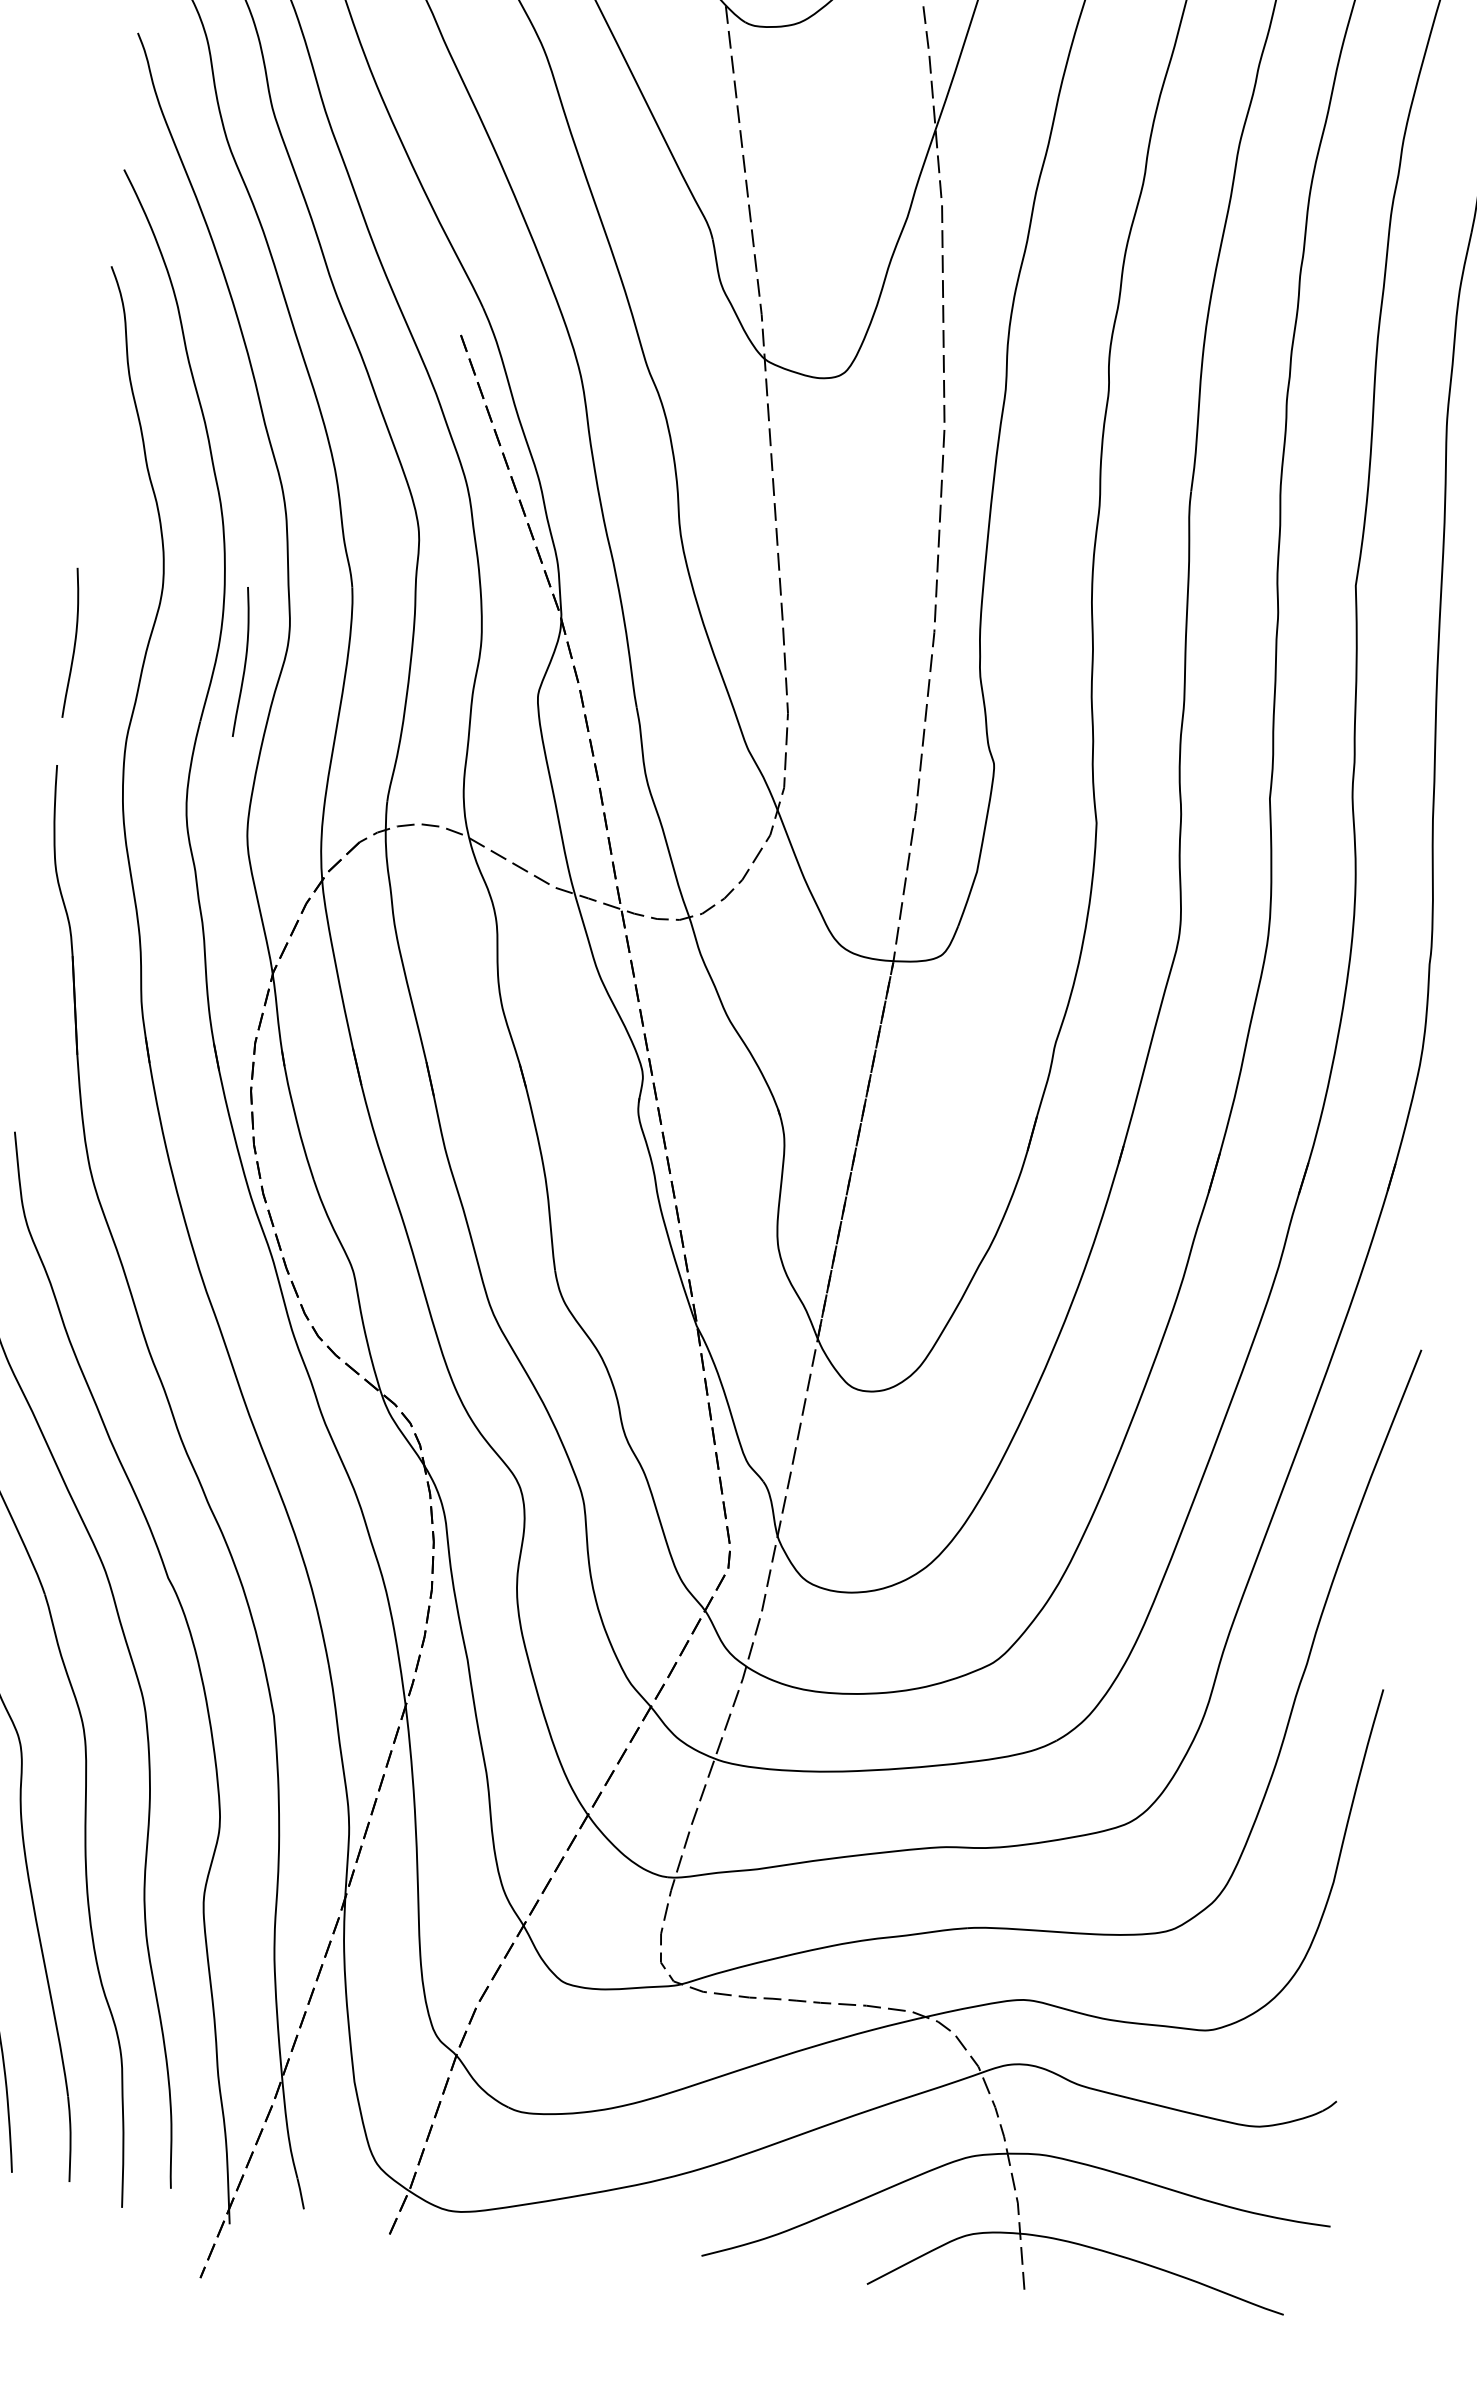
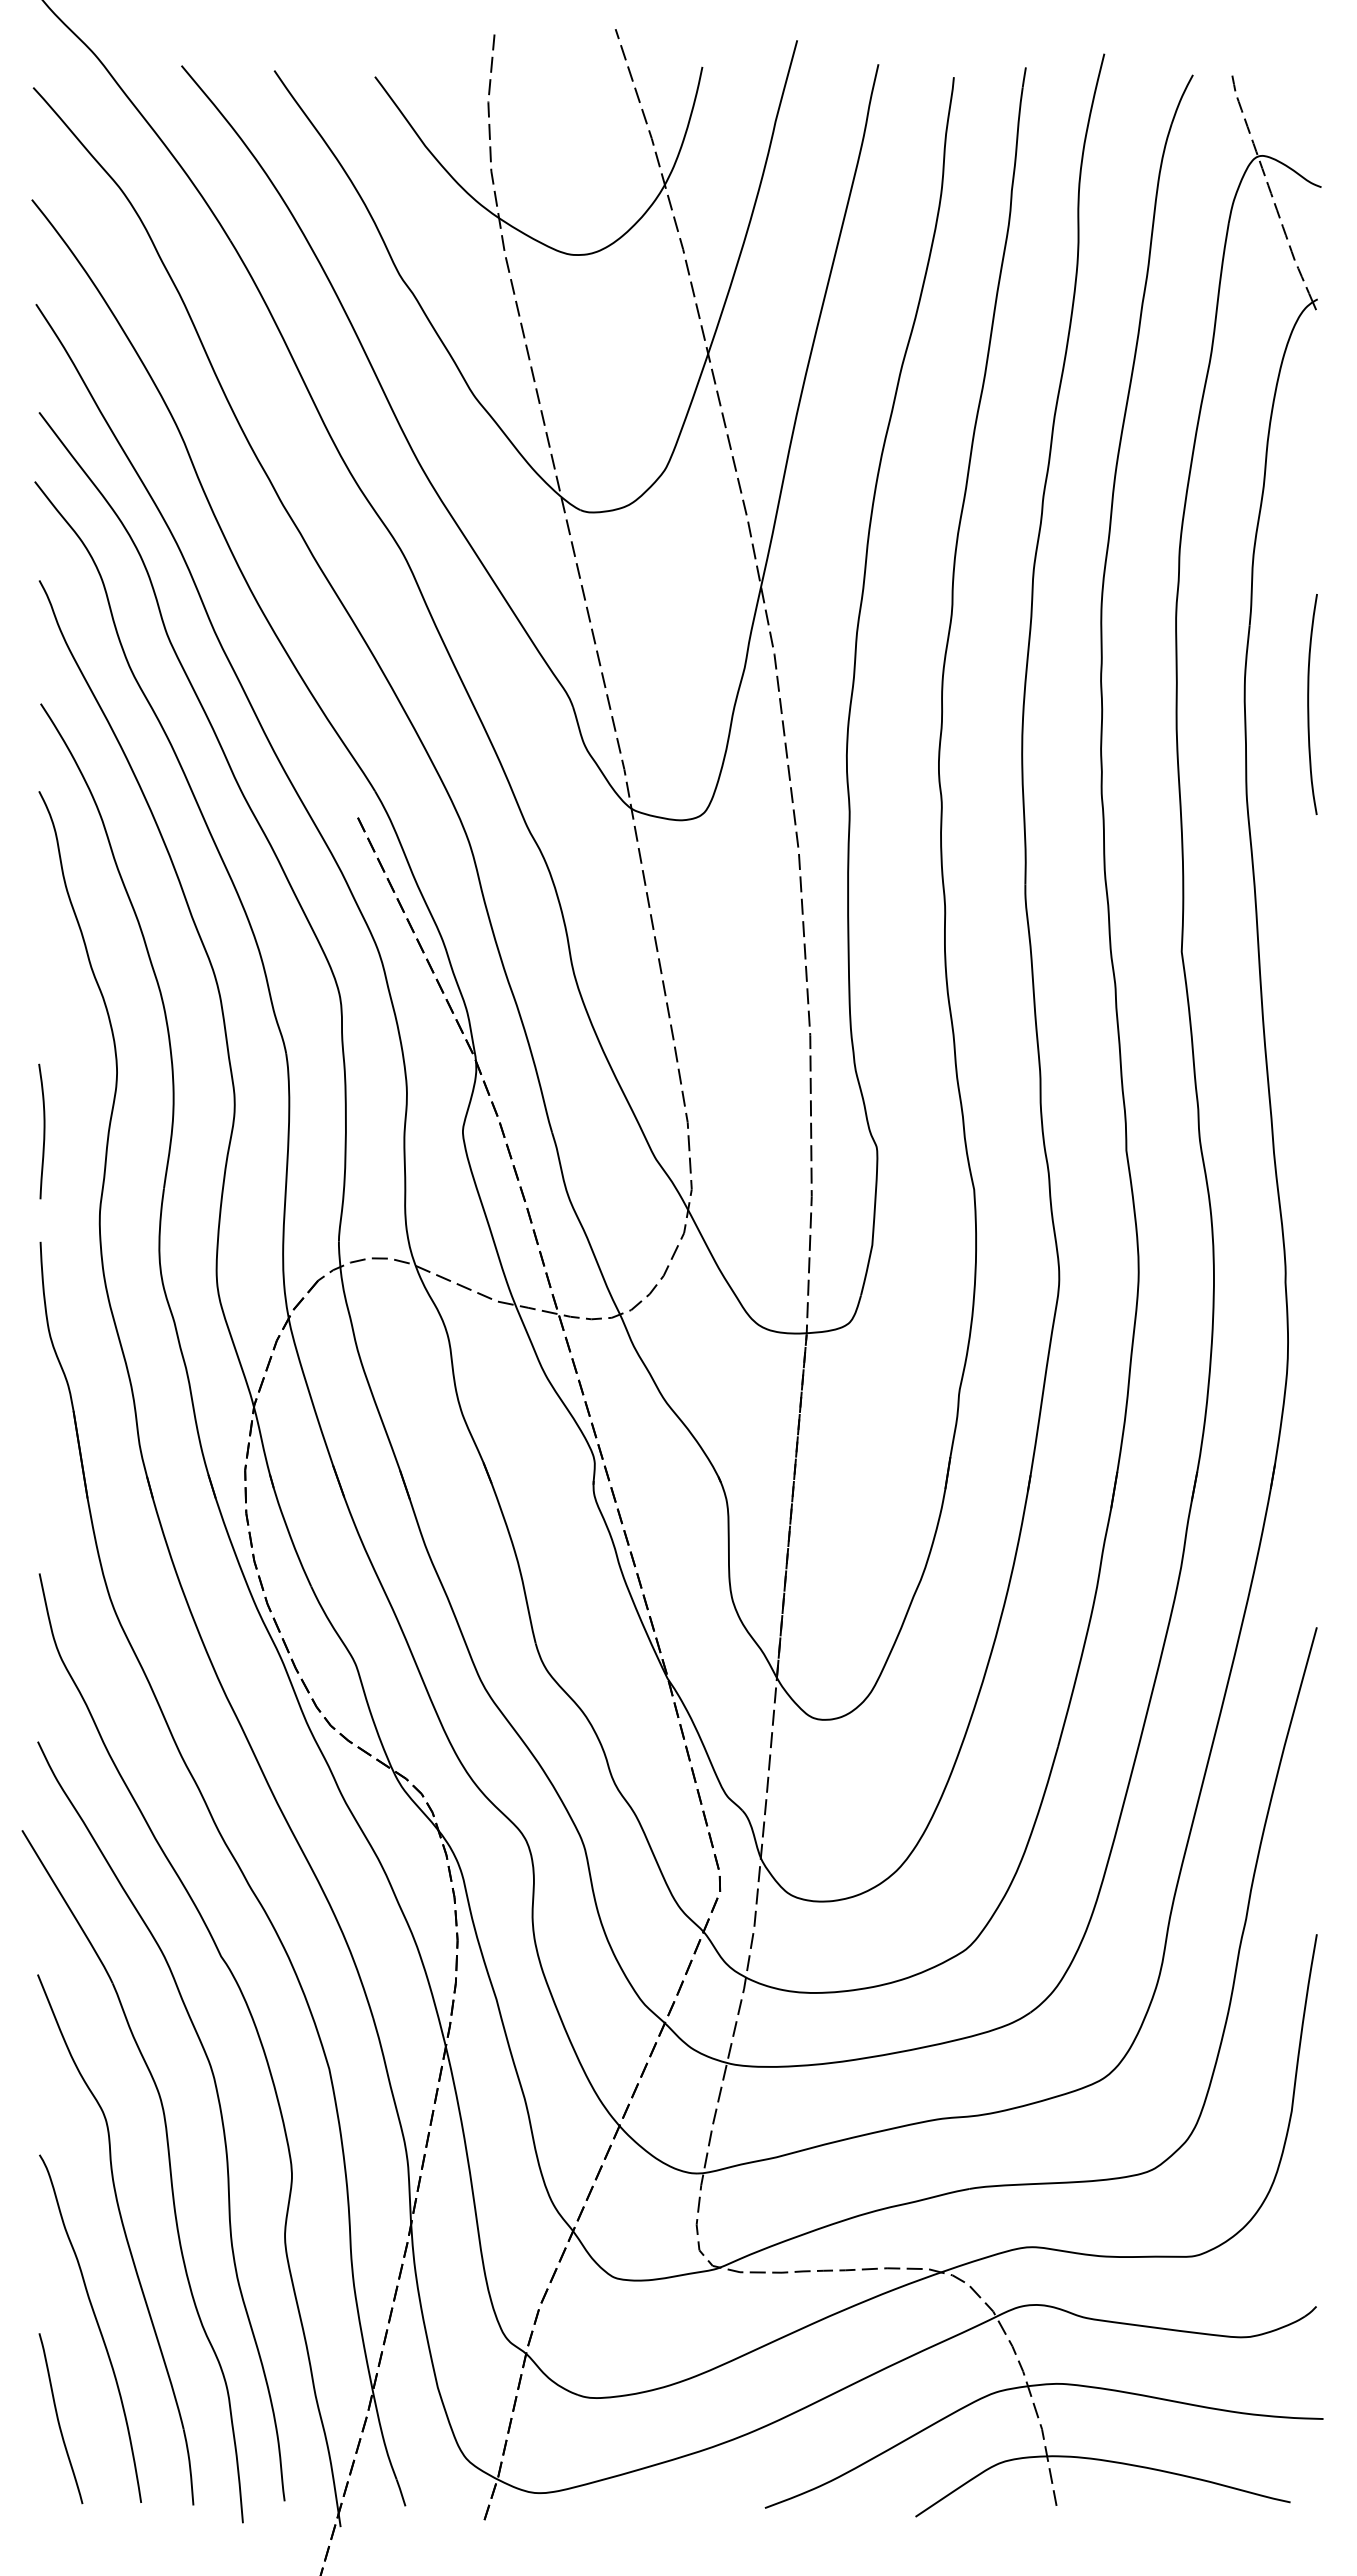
curve: (244, 662) -> (197, 1131), removed

